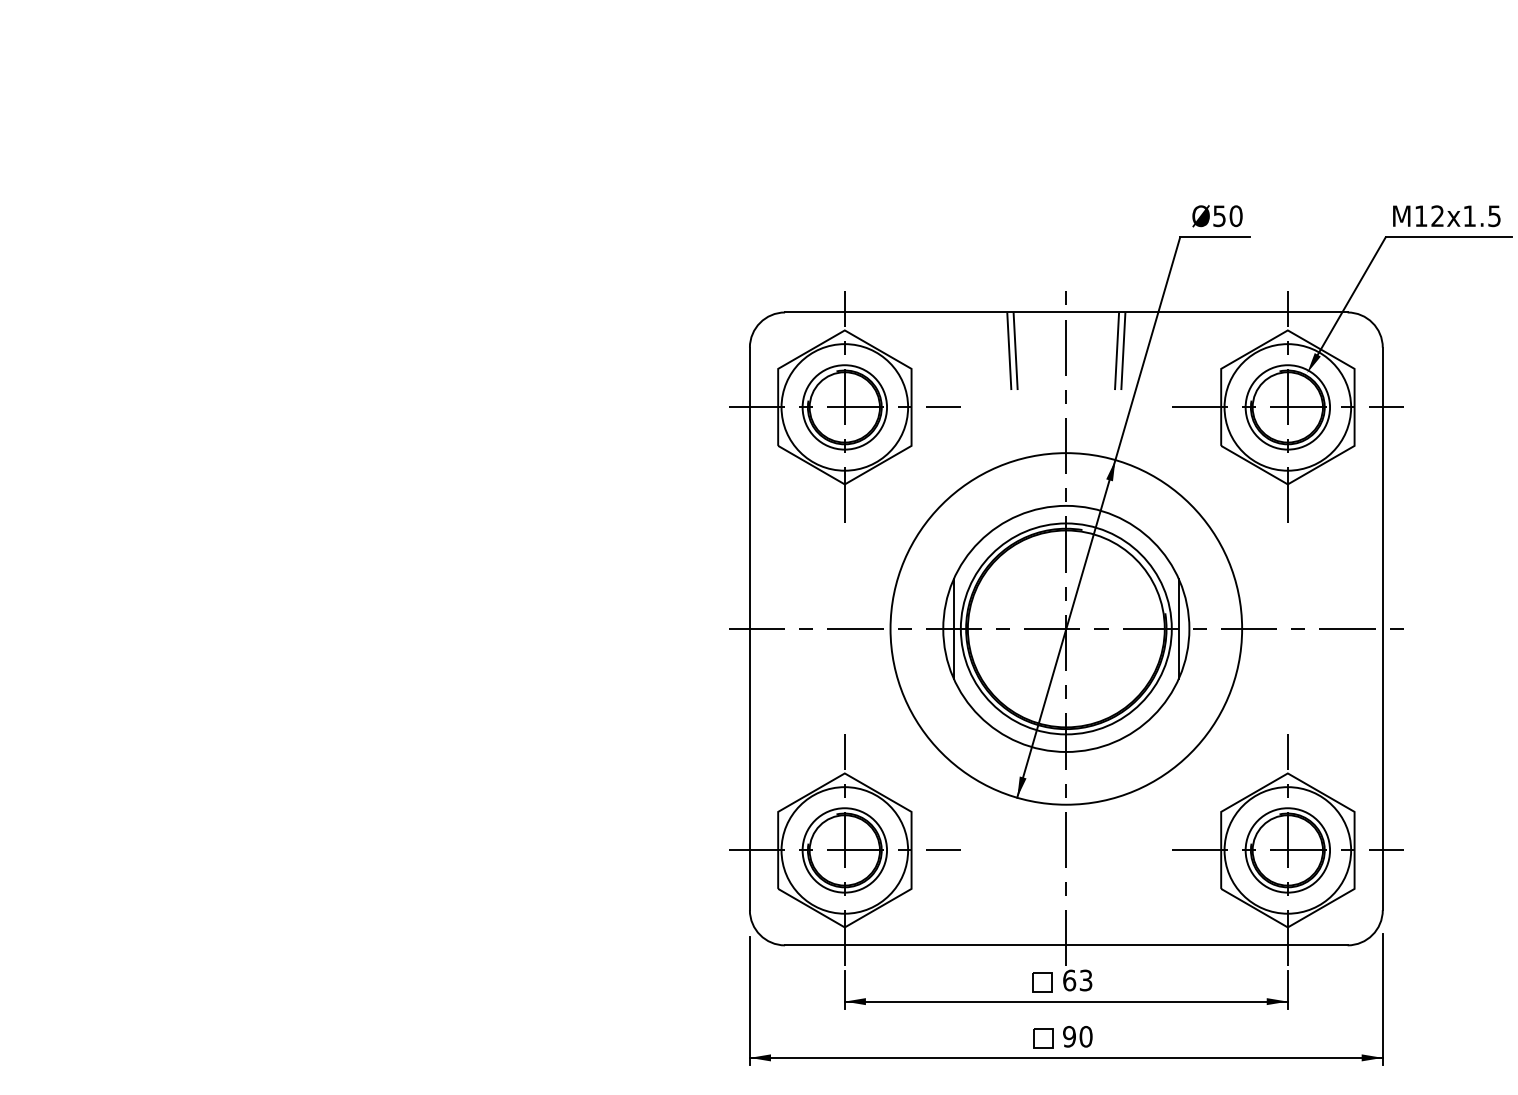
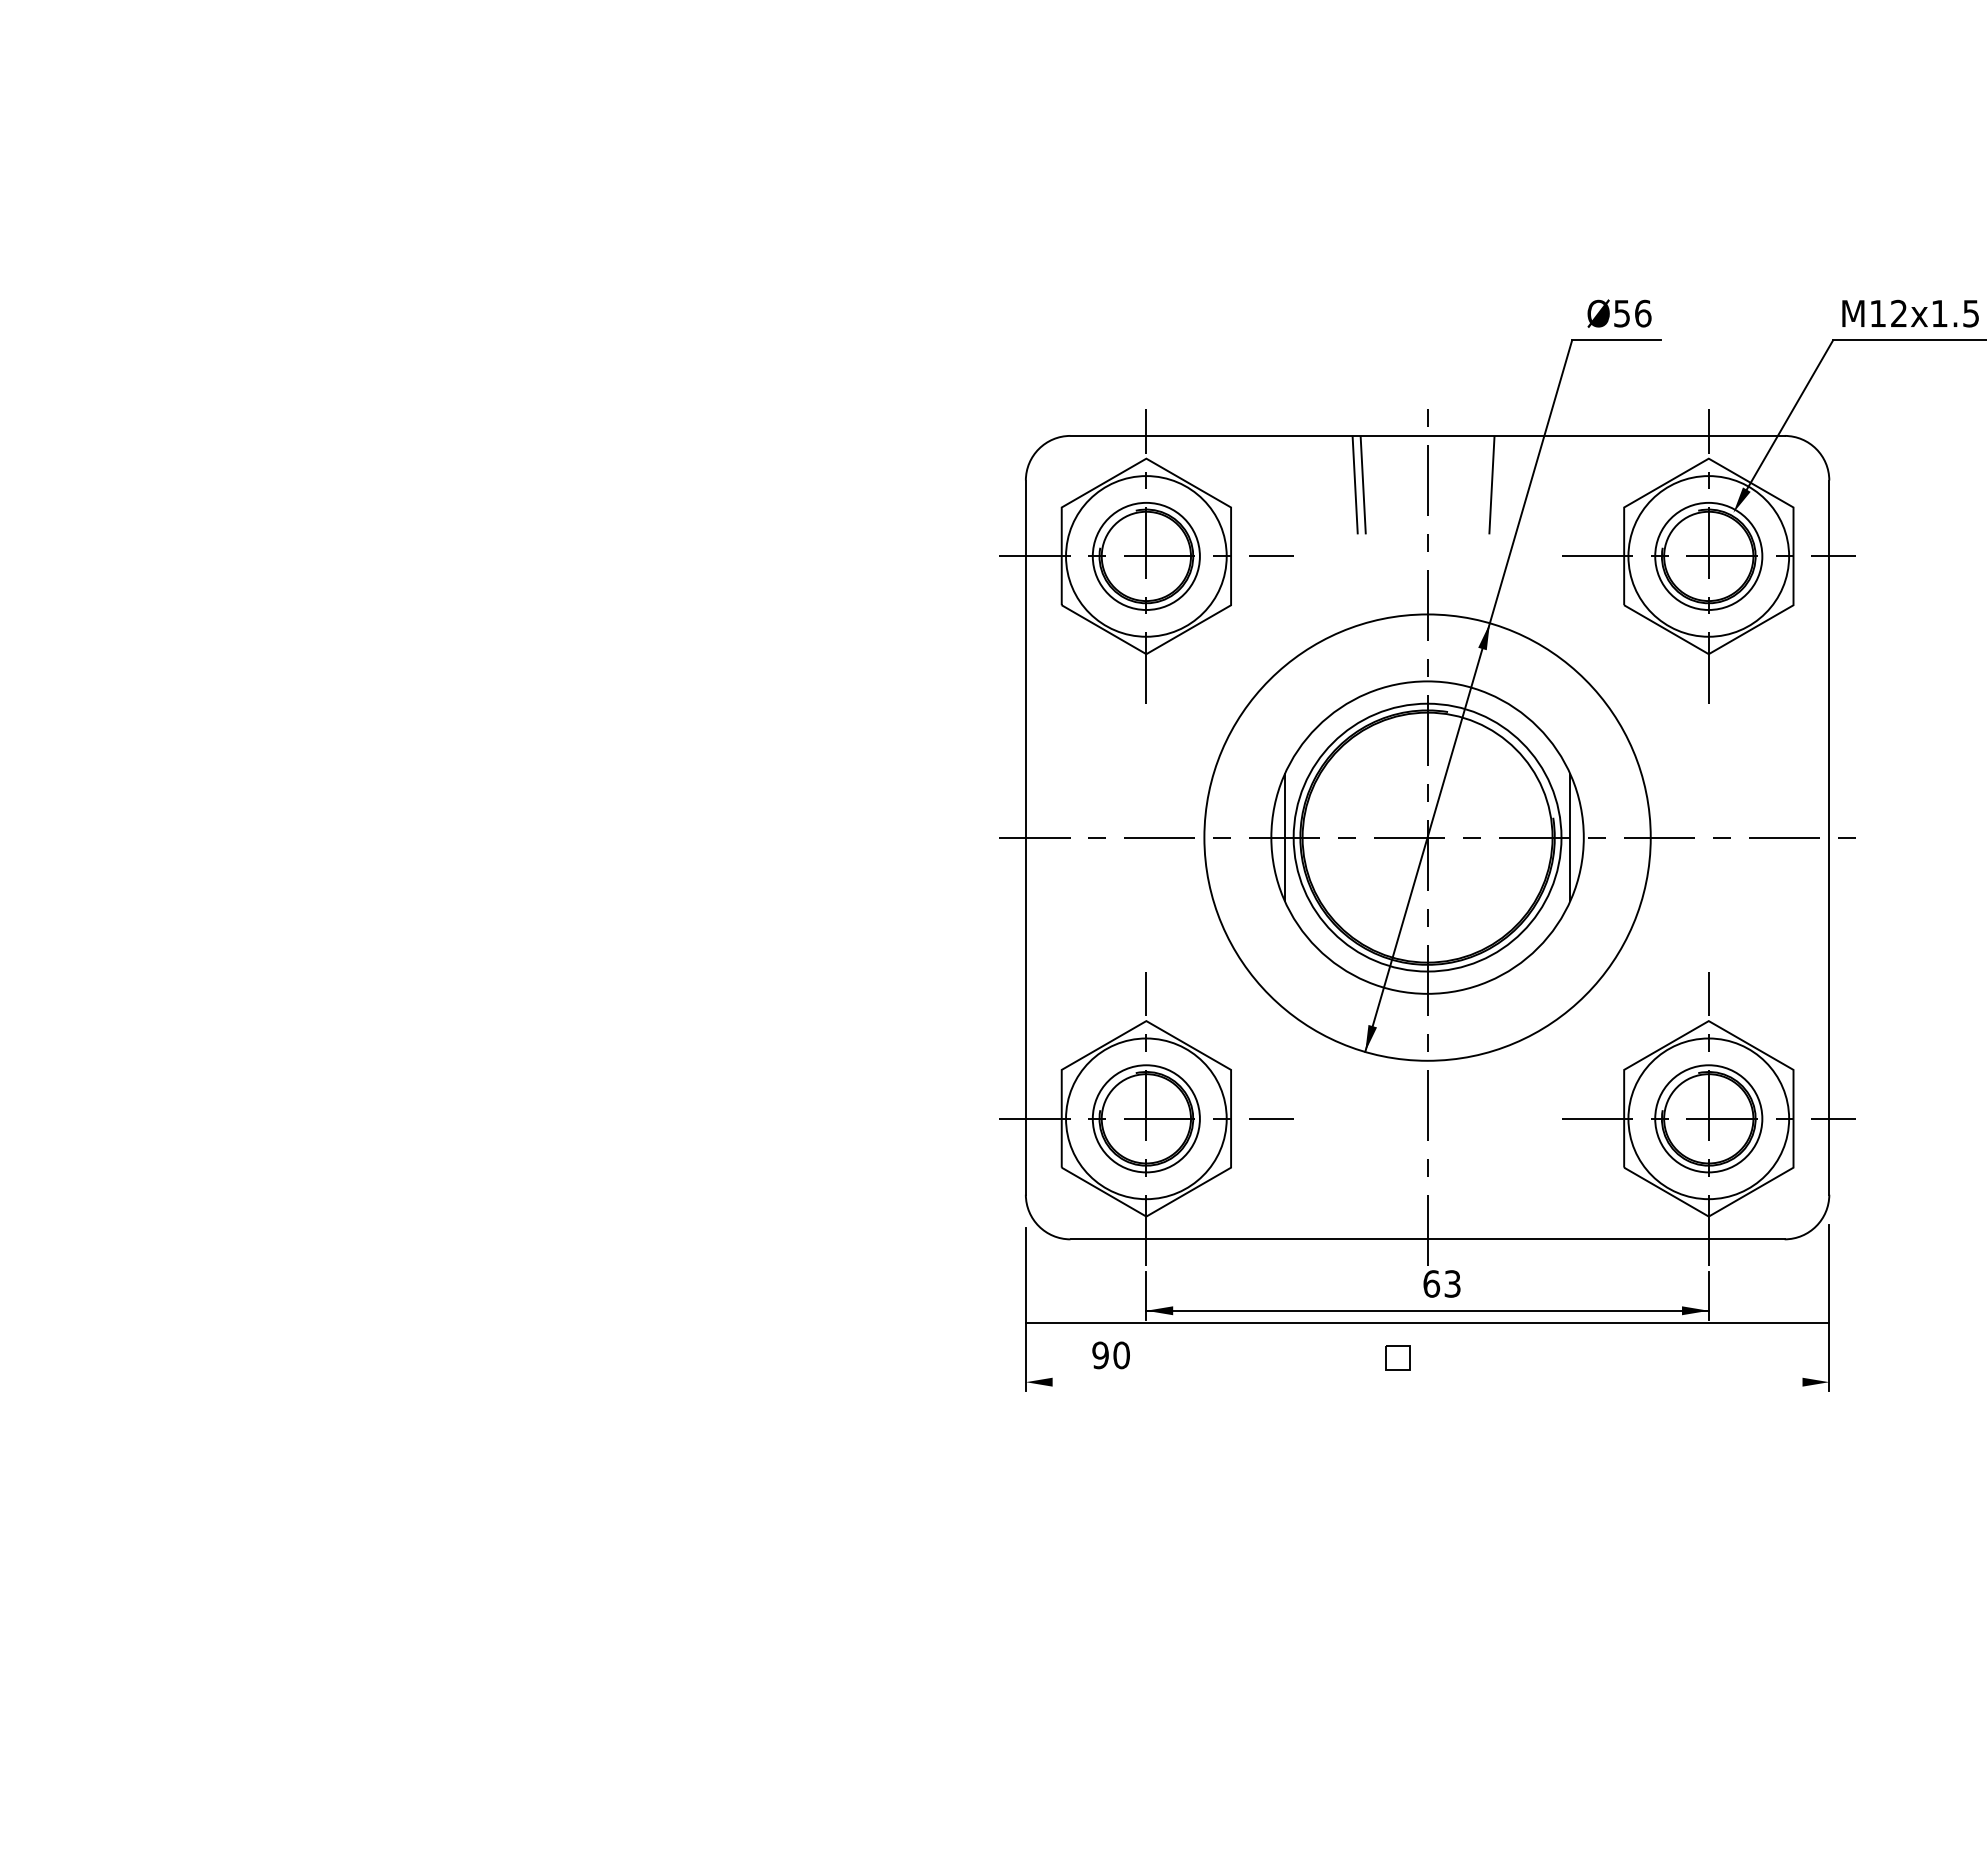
text: (1236, 216) -> (1643, 313), Ø50 -> Ø56
line: (1122, 350) -> (1499, 484), removed
part: (1041, 981) -> (1396, 1285), removed
text: (1077, 1036) -> (1110, 1355), moved
line: (1066, 1058) -> (1427, 1323), moved

